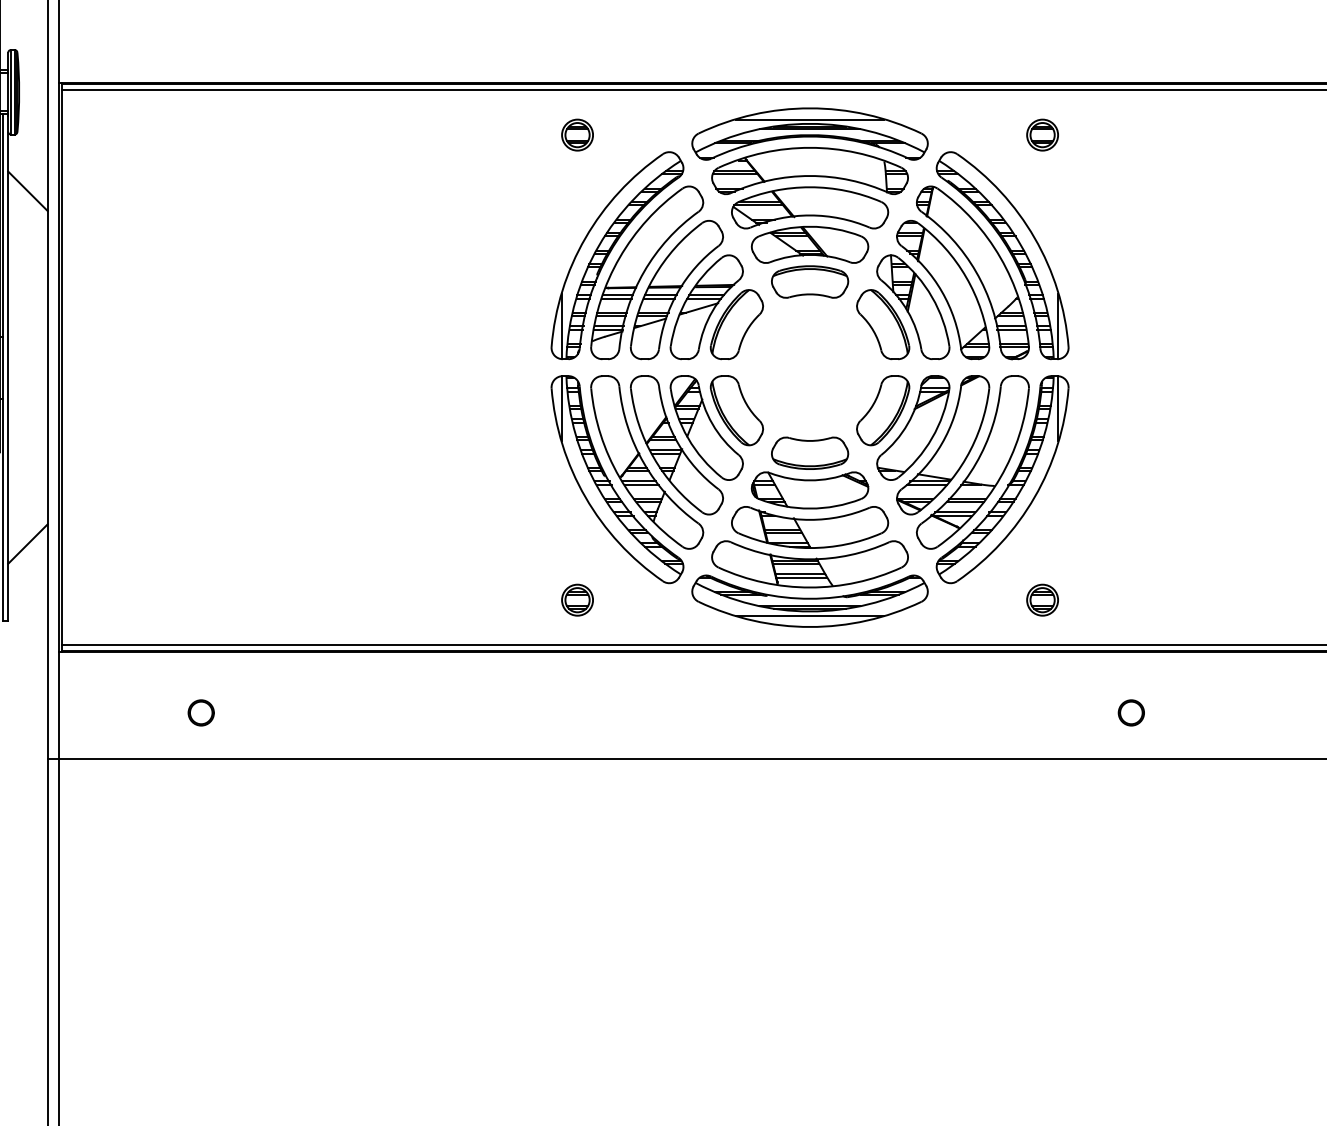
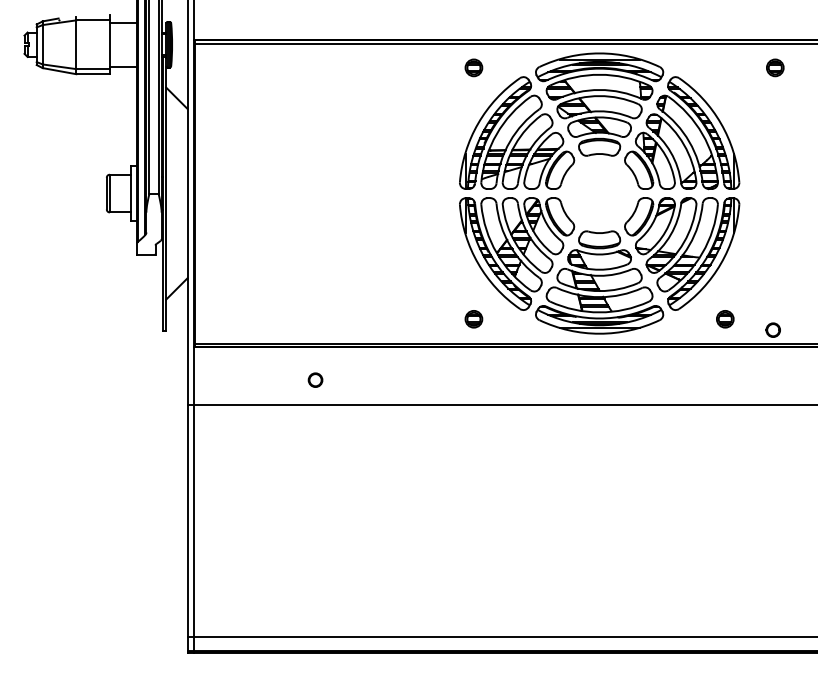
part: (1042, 134) -> (775, 67), moved
part: (201, 711) -> (315, 379), moved
circle: (1129, 711) -> (772, 329), moved

